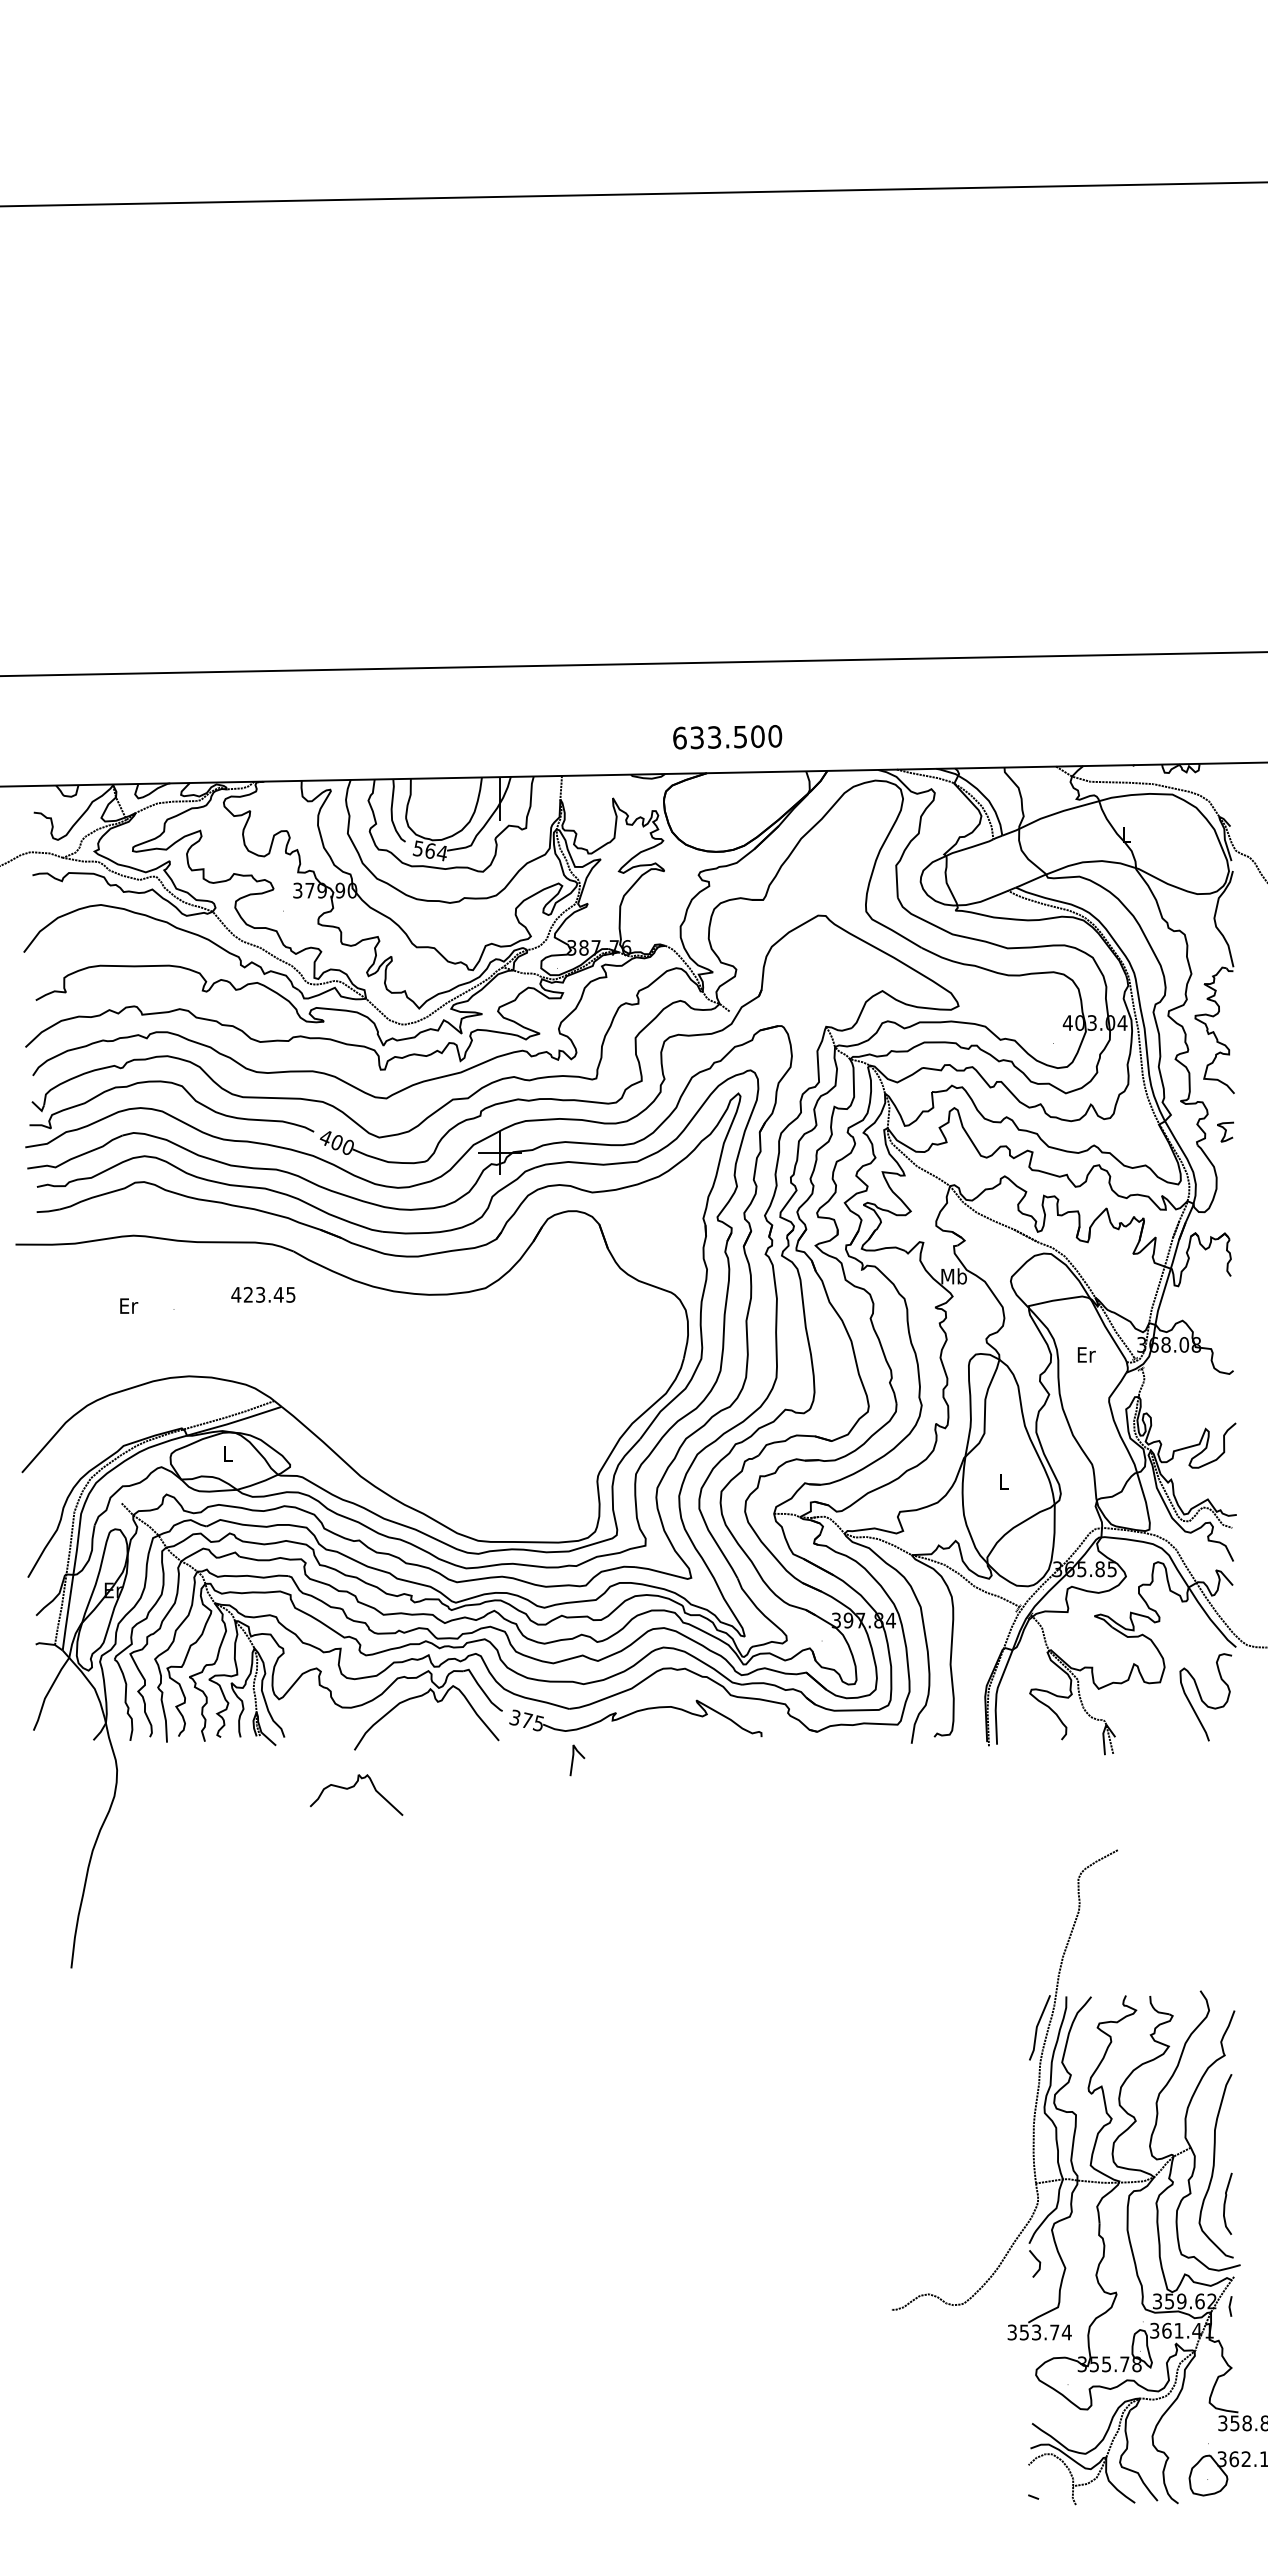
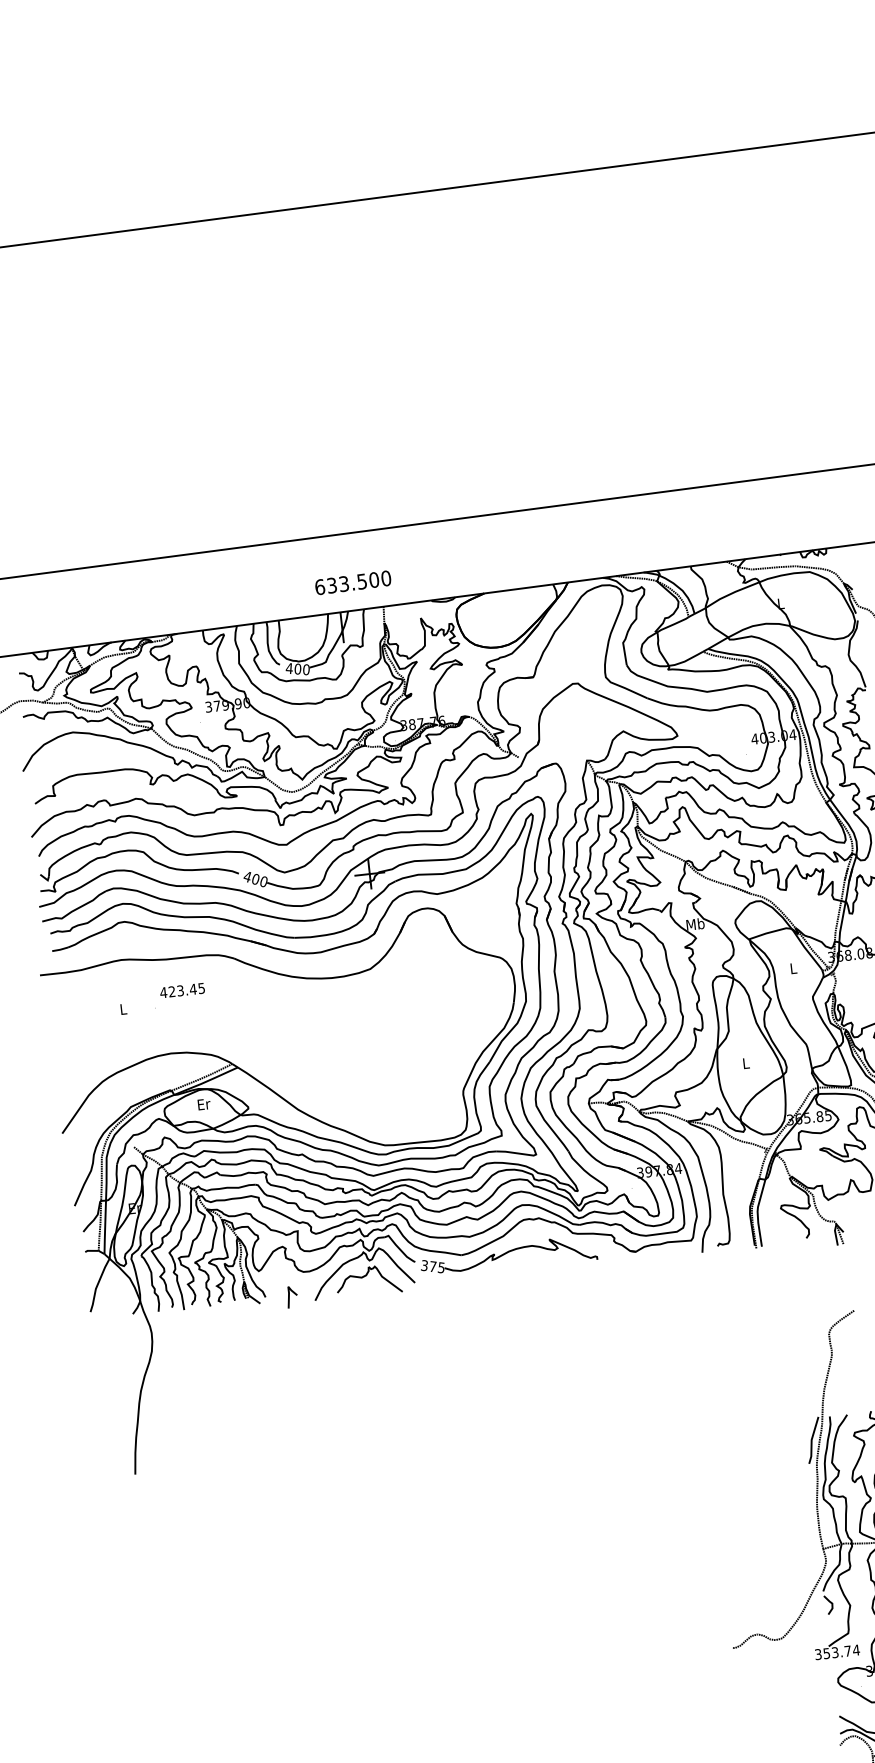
text: (727, 737) -> (353, 583), moved
text: (429, 850) -> (297, 668), 564 -> 400
text: (263, 1294) -> (182, 990), moved
text: (129, 1305) -> (124, 1008), Er -> L
text: (1086, 1354) -> (793, 968), Er -> L
text: (228, 1453) -> (204, 1104), L -> Er
line: (573, 1760) -> (289, 1297), moved
part: (353, 1787) -> (366, 1276), moved

